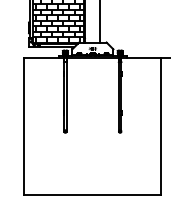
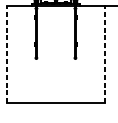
line: (24, 125) -> (7, 53), solid -> dashed
line: (161, 125) -> (104, 53), solid -> dashed

